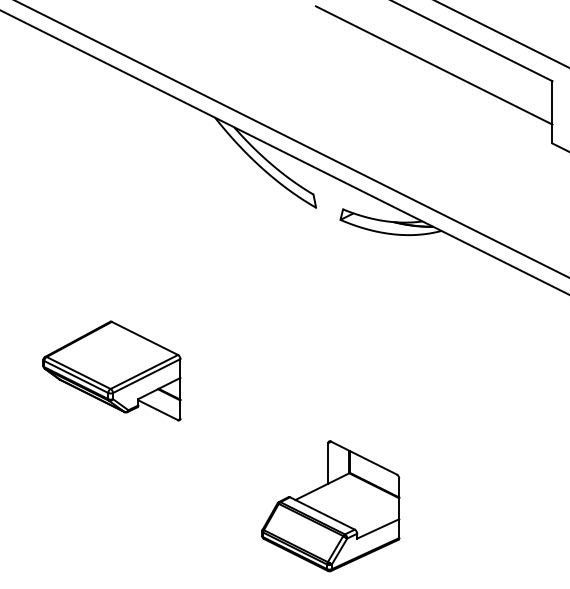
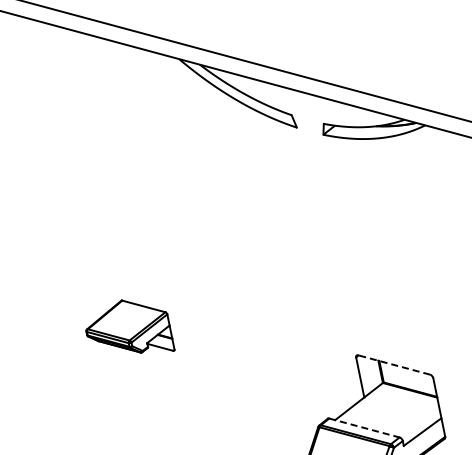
part: (111, 370) -> (127, 329), size x0.6
line: (363, 457) -> (393, 364), solid -> dashed
line: (322, 513) -> (364, 428), solid -> dashed

